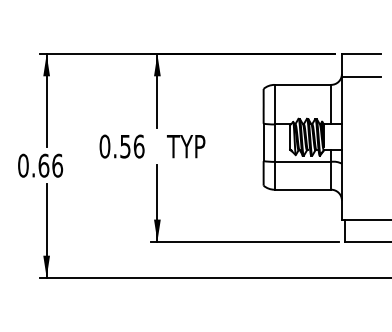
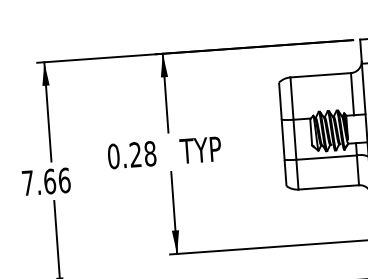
text: (132, 146) -> (143, 154), 0.56 -> 0.28
text: (23, 165) -> (28, 182), 0.66 -> 7.66

